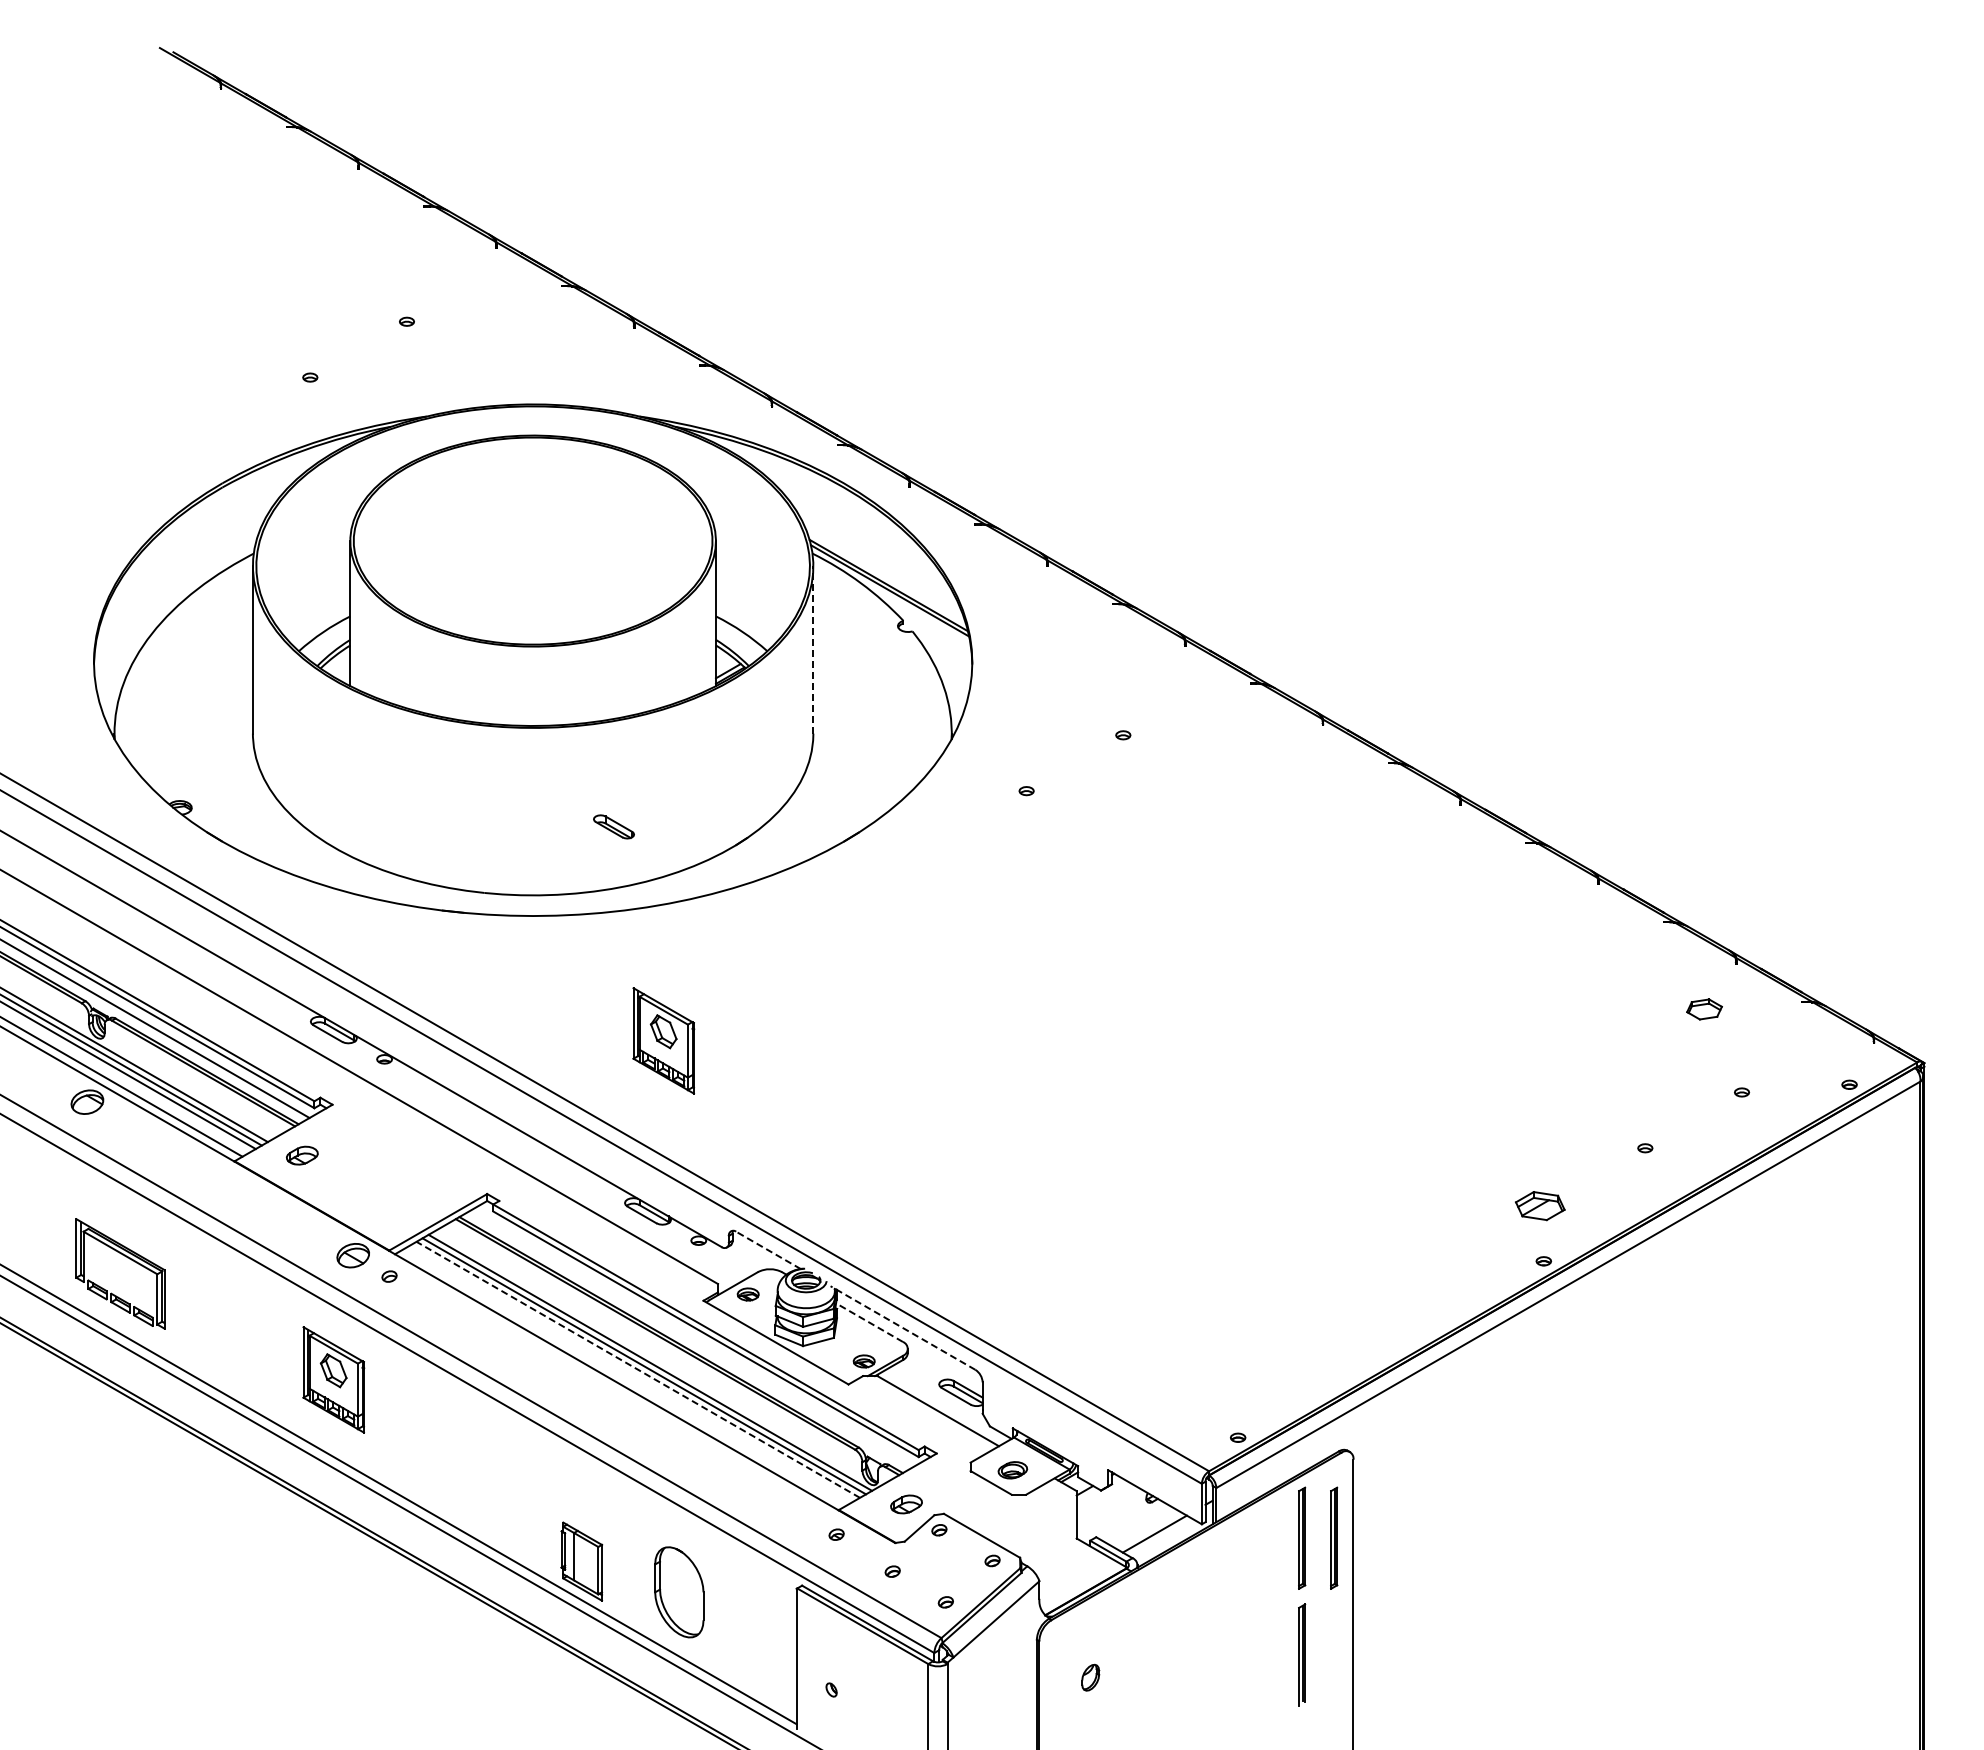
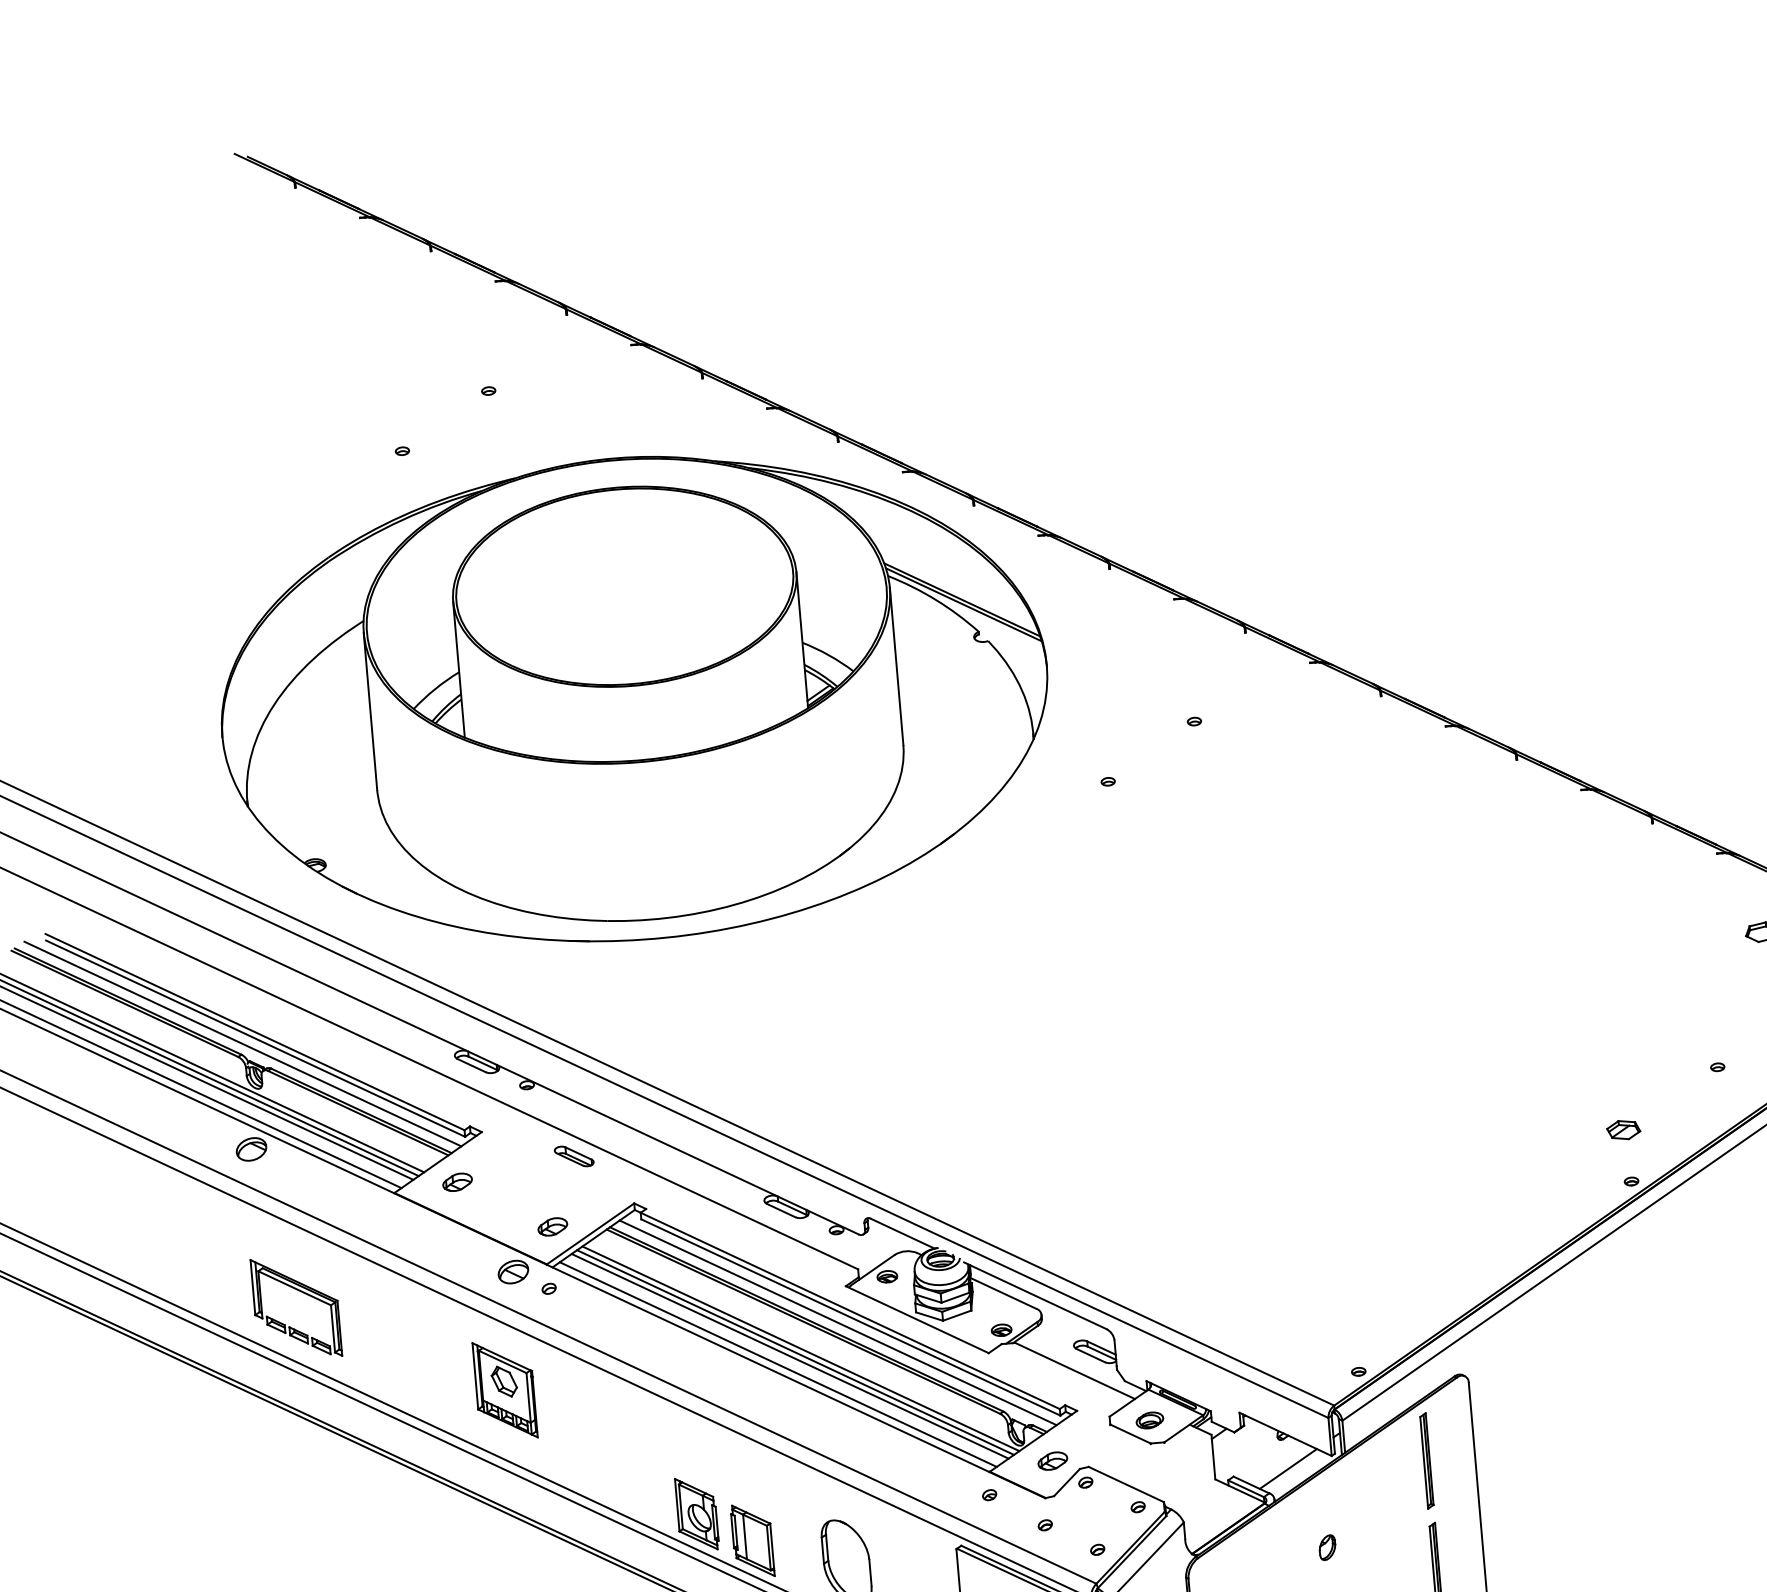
line: (813, 649) -> (896, 666), dashed -> solid
part: (613, 826) -> (573, 1156), moved
part: (663, 1040) -> (787, 1045), removed
part: (1539, 1206) -> (1623, 1130), size x0.71
part: (398, 1211) -> (552, 1226), added
line: (768, 1250) -> (902, 1233), dashed -> solid
line: (869, 1322) -> (1003, 1293), dashed -> solid
line: (903, 1328) -> (1035, 1296), dashed -> solid
line: (691, 1338) -> (837, 1322), added
line: (637, 1369) -> (789, 1356), dashed -> solid
line: (624, 1377) -> (777, 1364), added
part: (525, 1528) -> (697, 1514), added
part: (1334, 1537) -> (1457, 1457), removed
part: (1188, 1620) -> (1326, 1547), added

